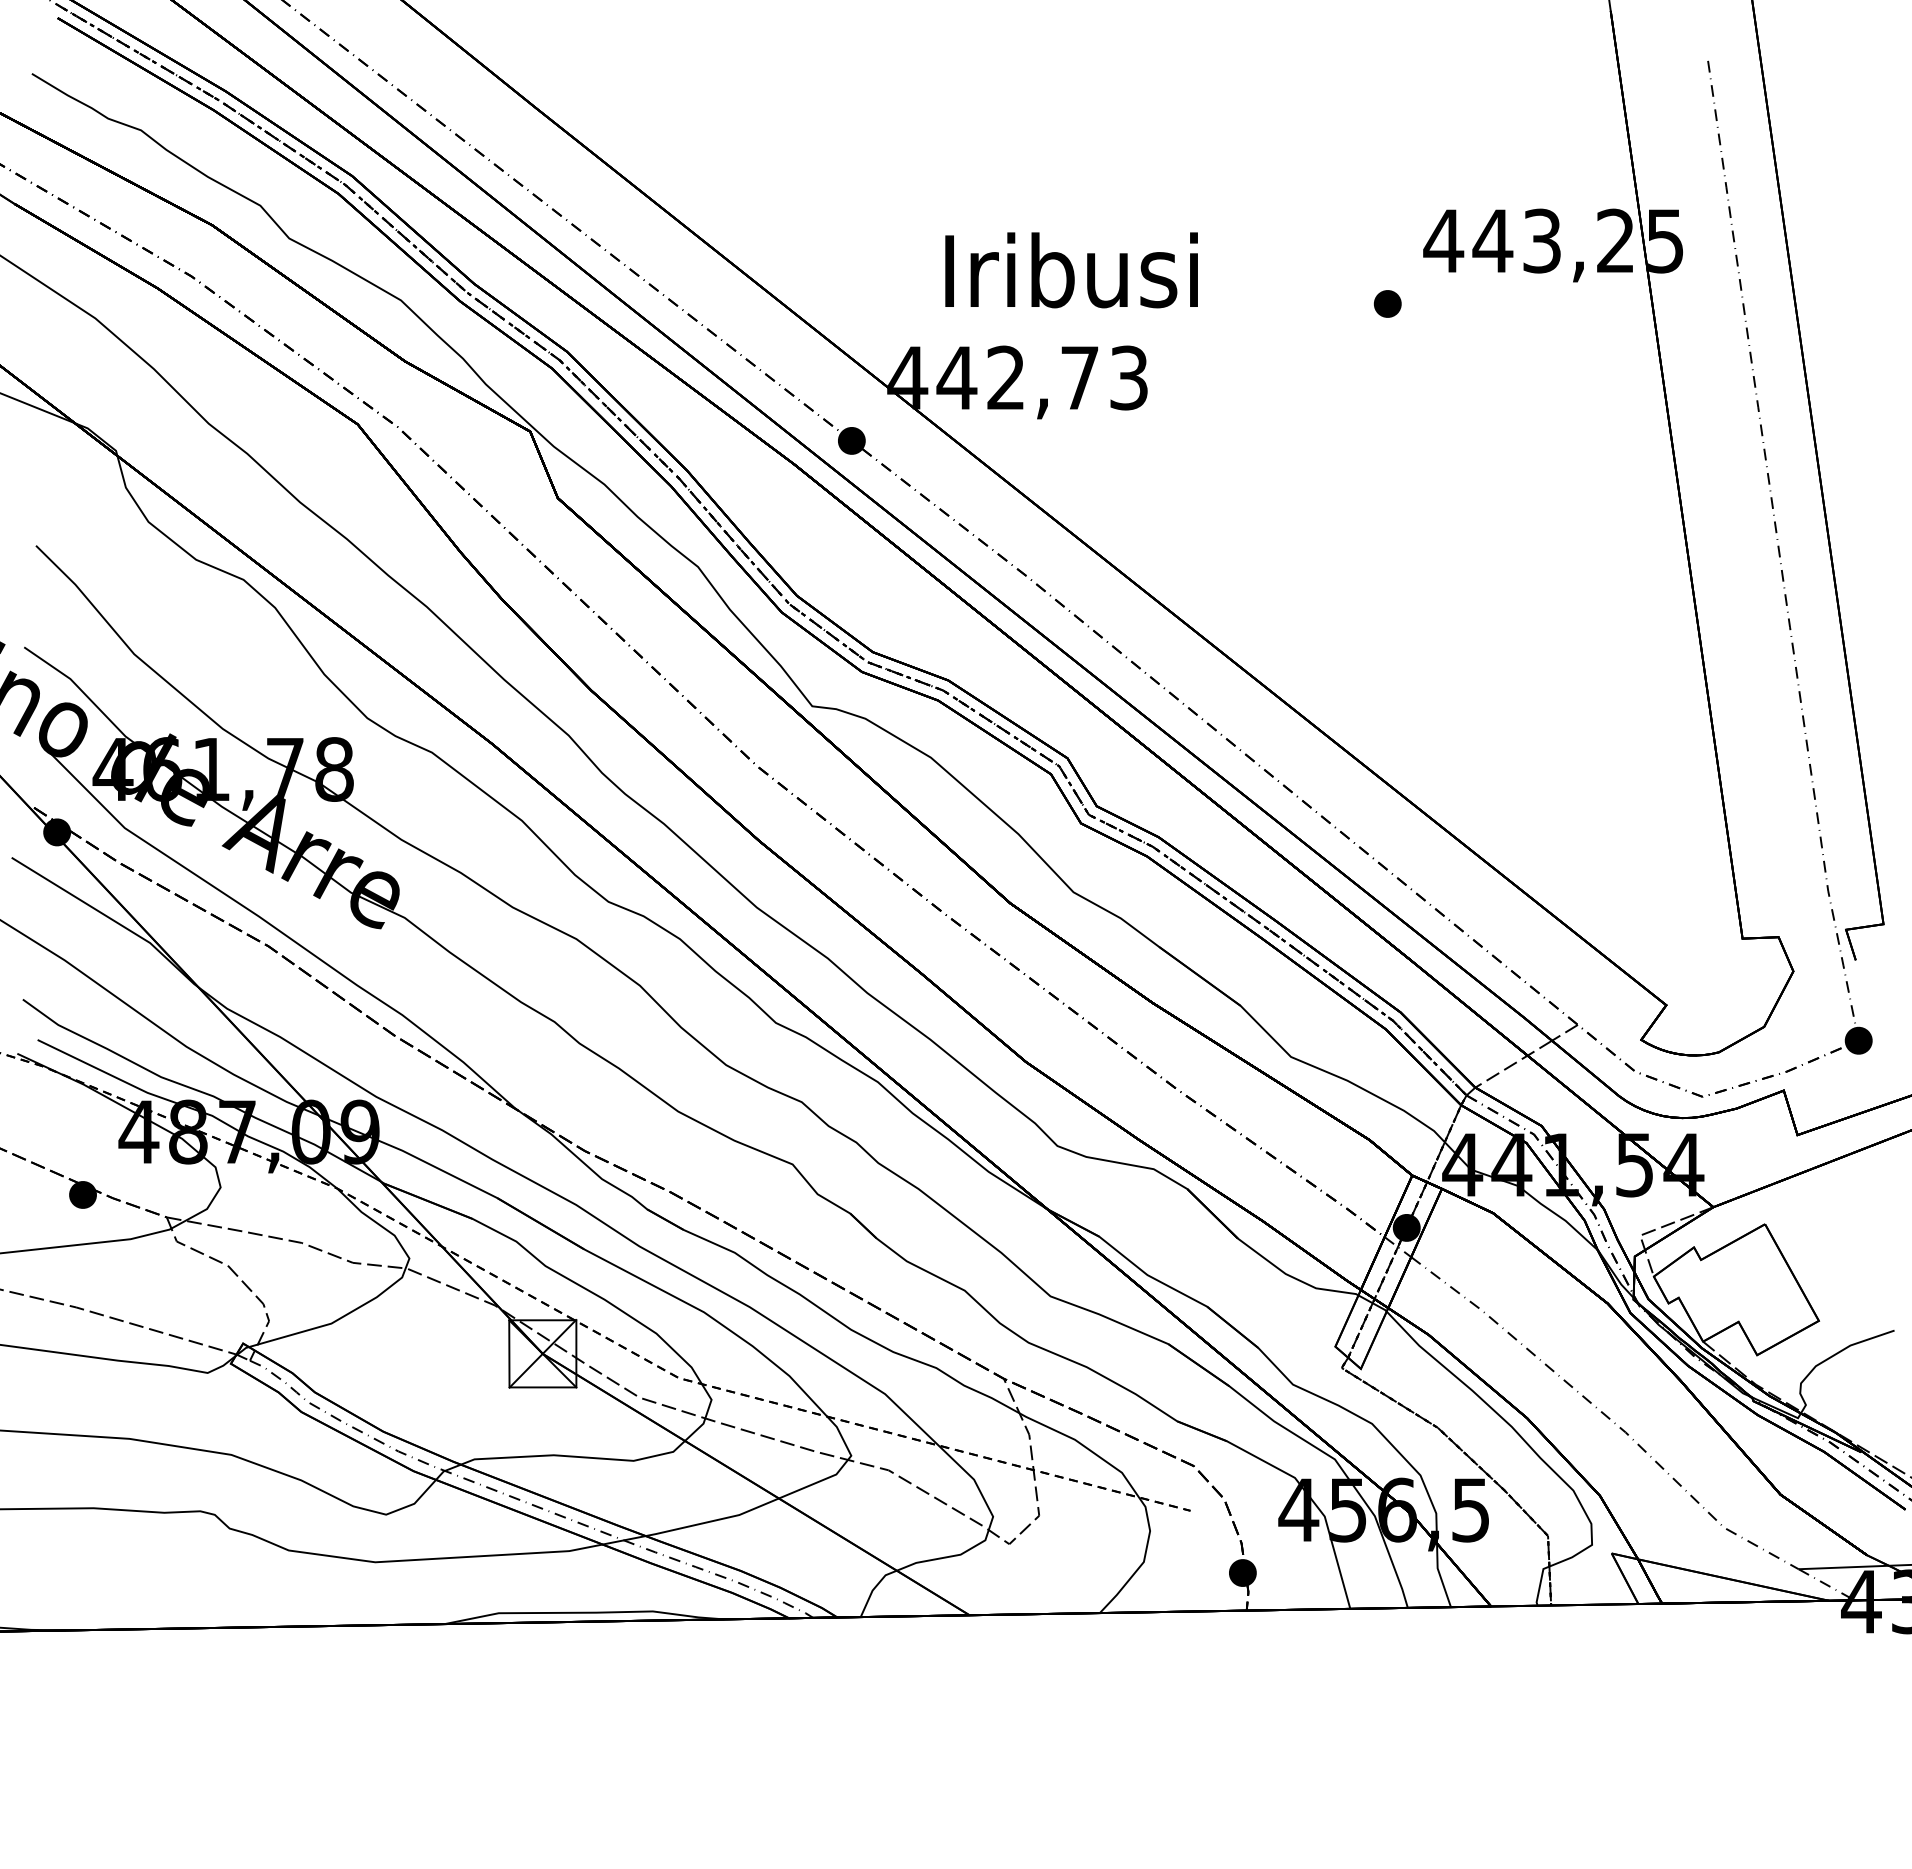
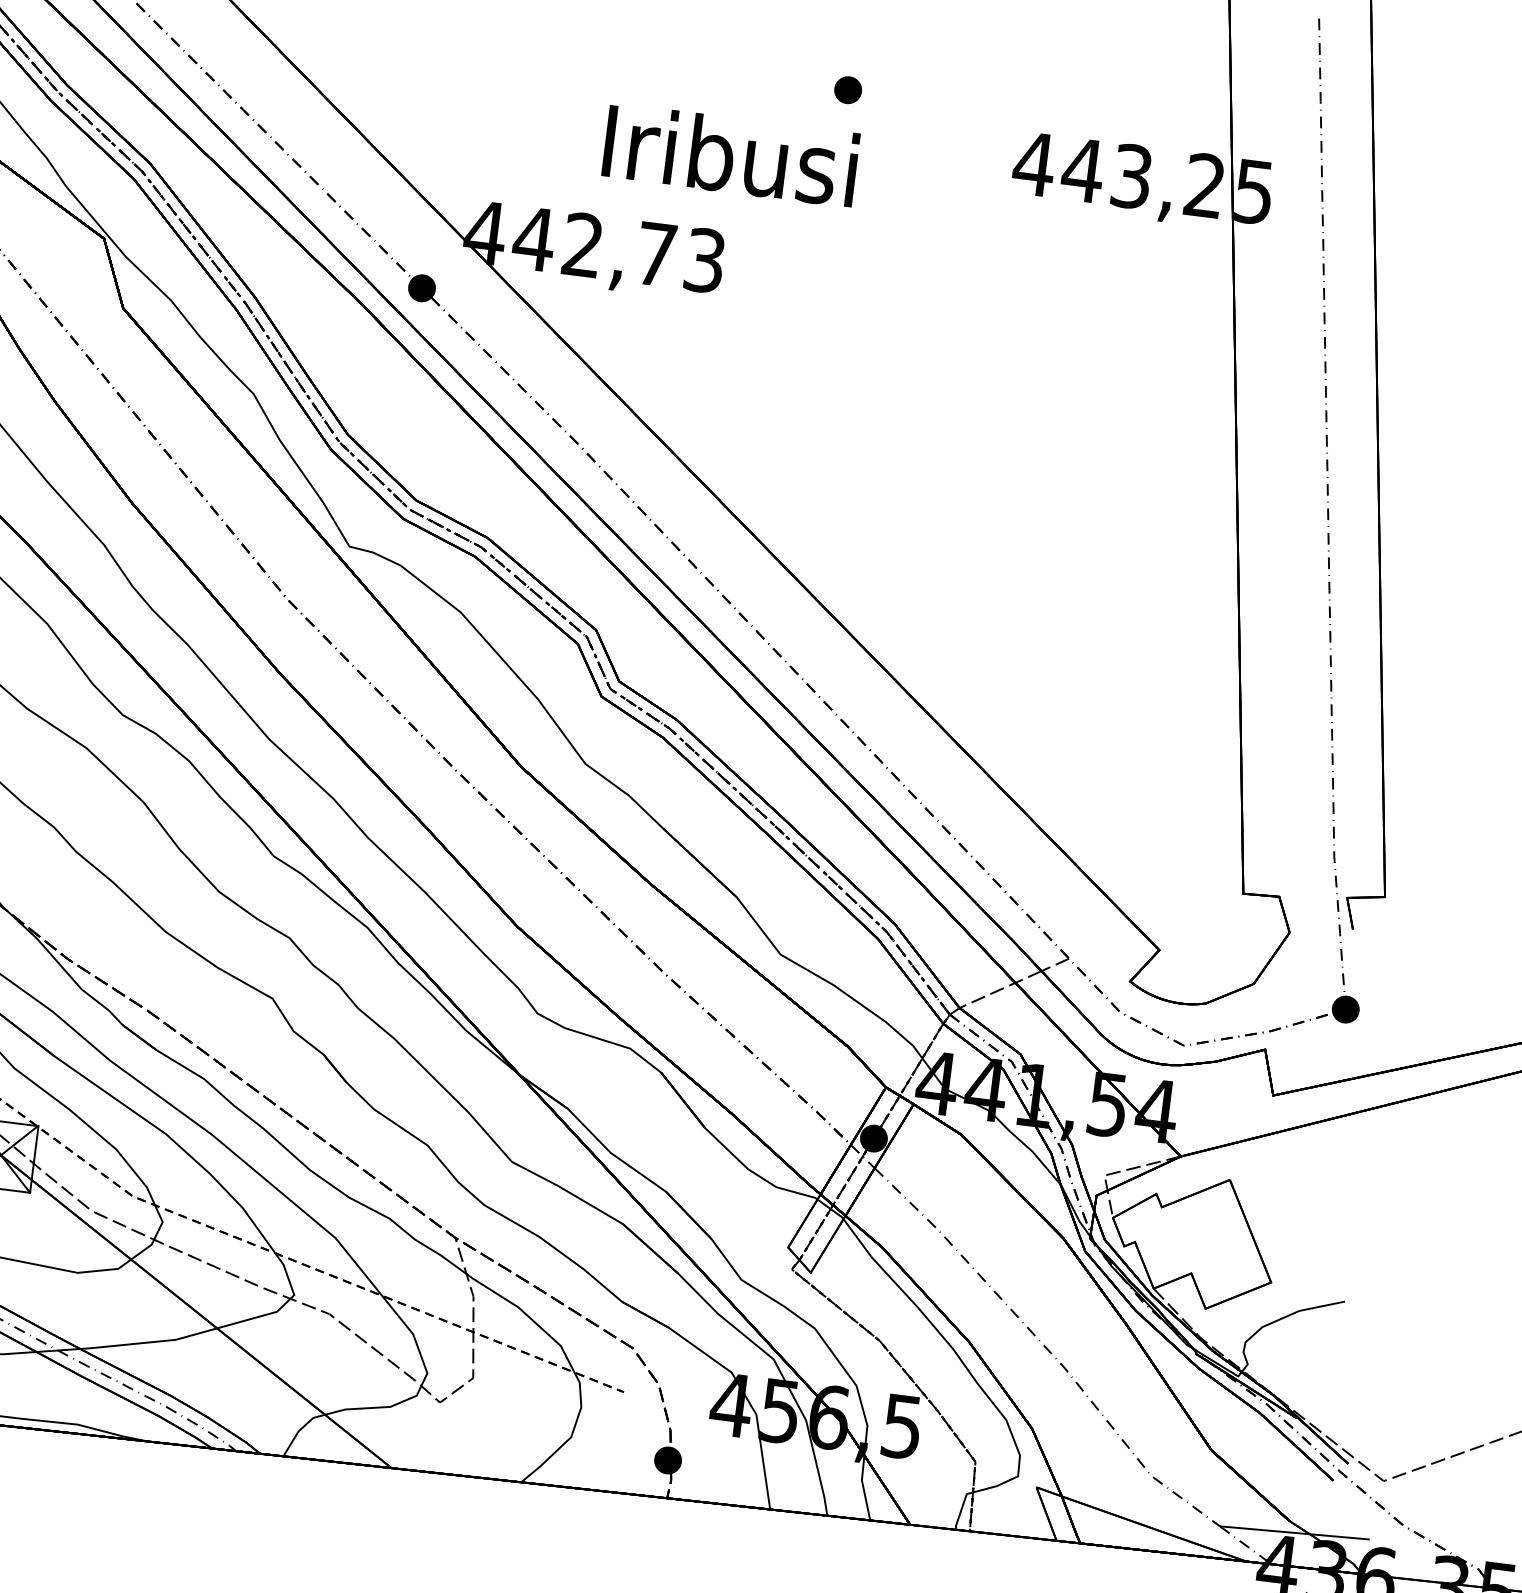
text: (1071, 270) -> (730, 155), moved
part: (1387, 303) -> (847, 89), moved

